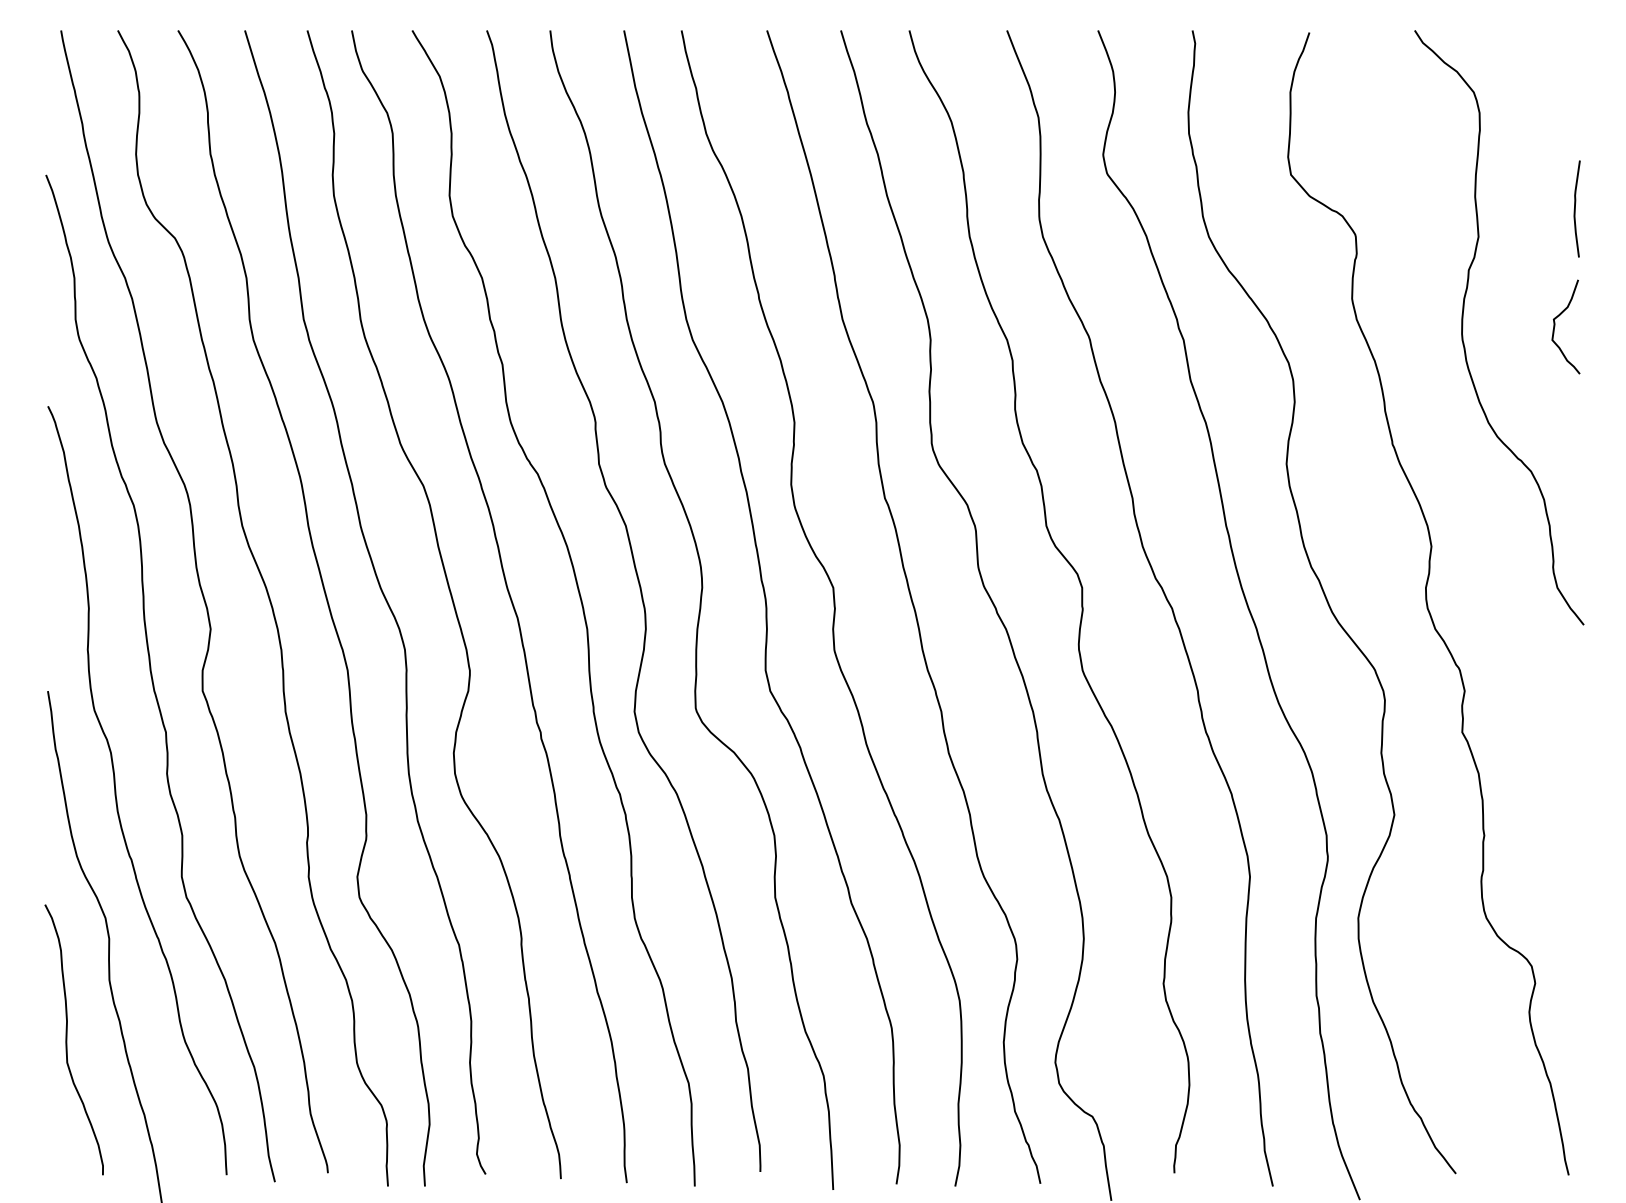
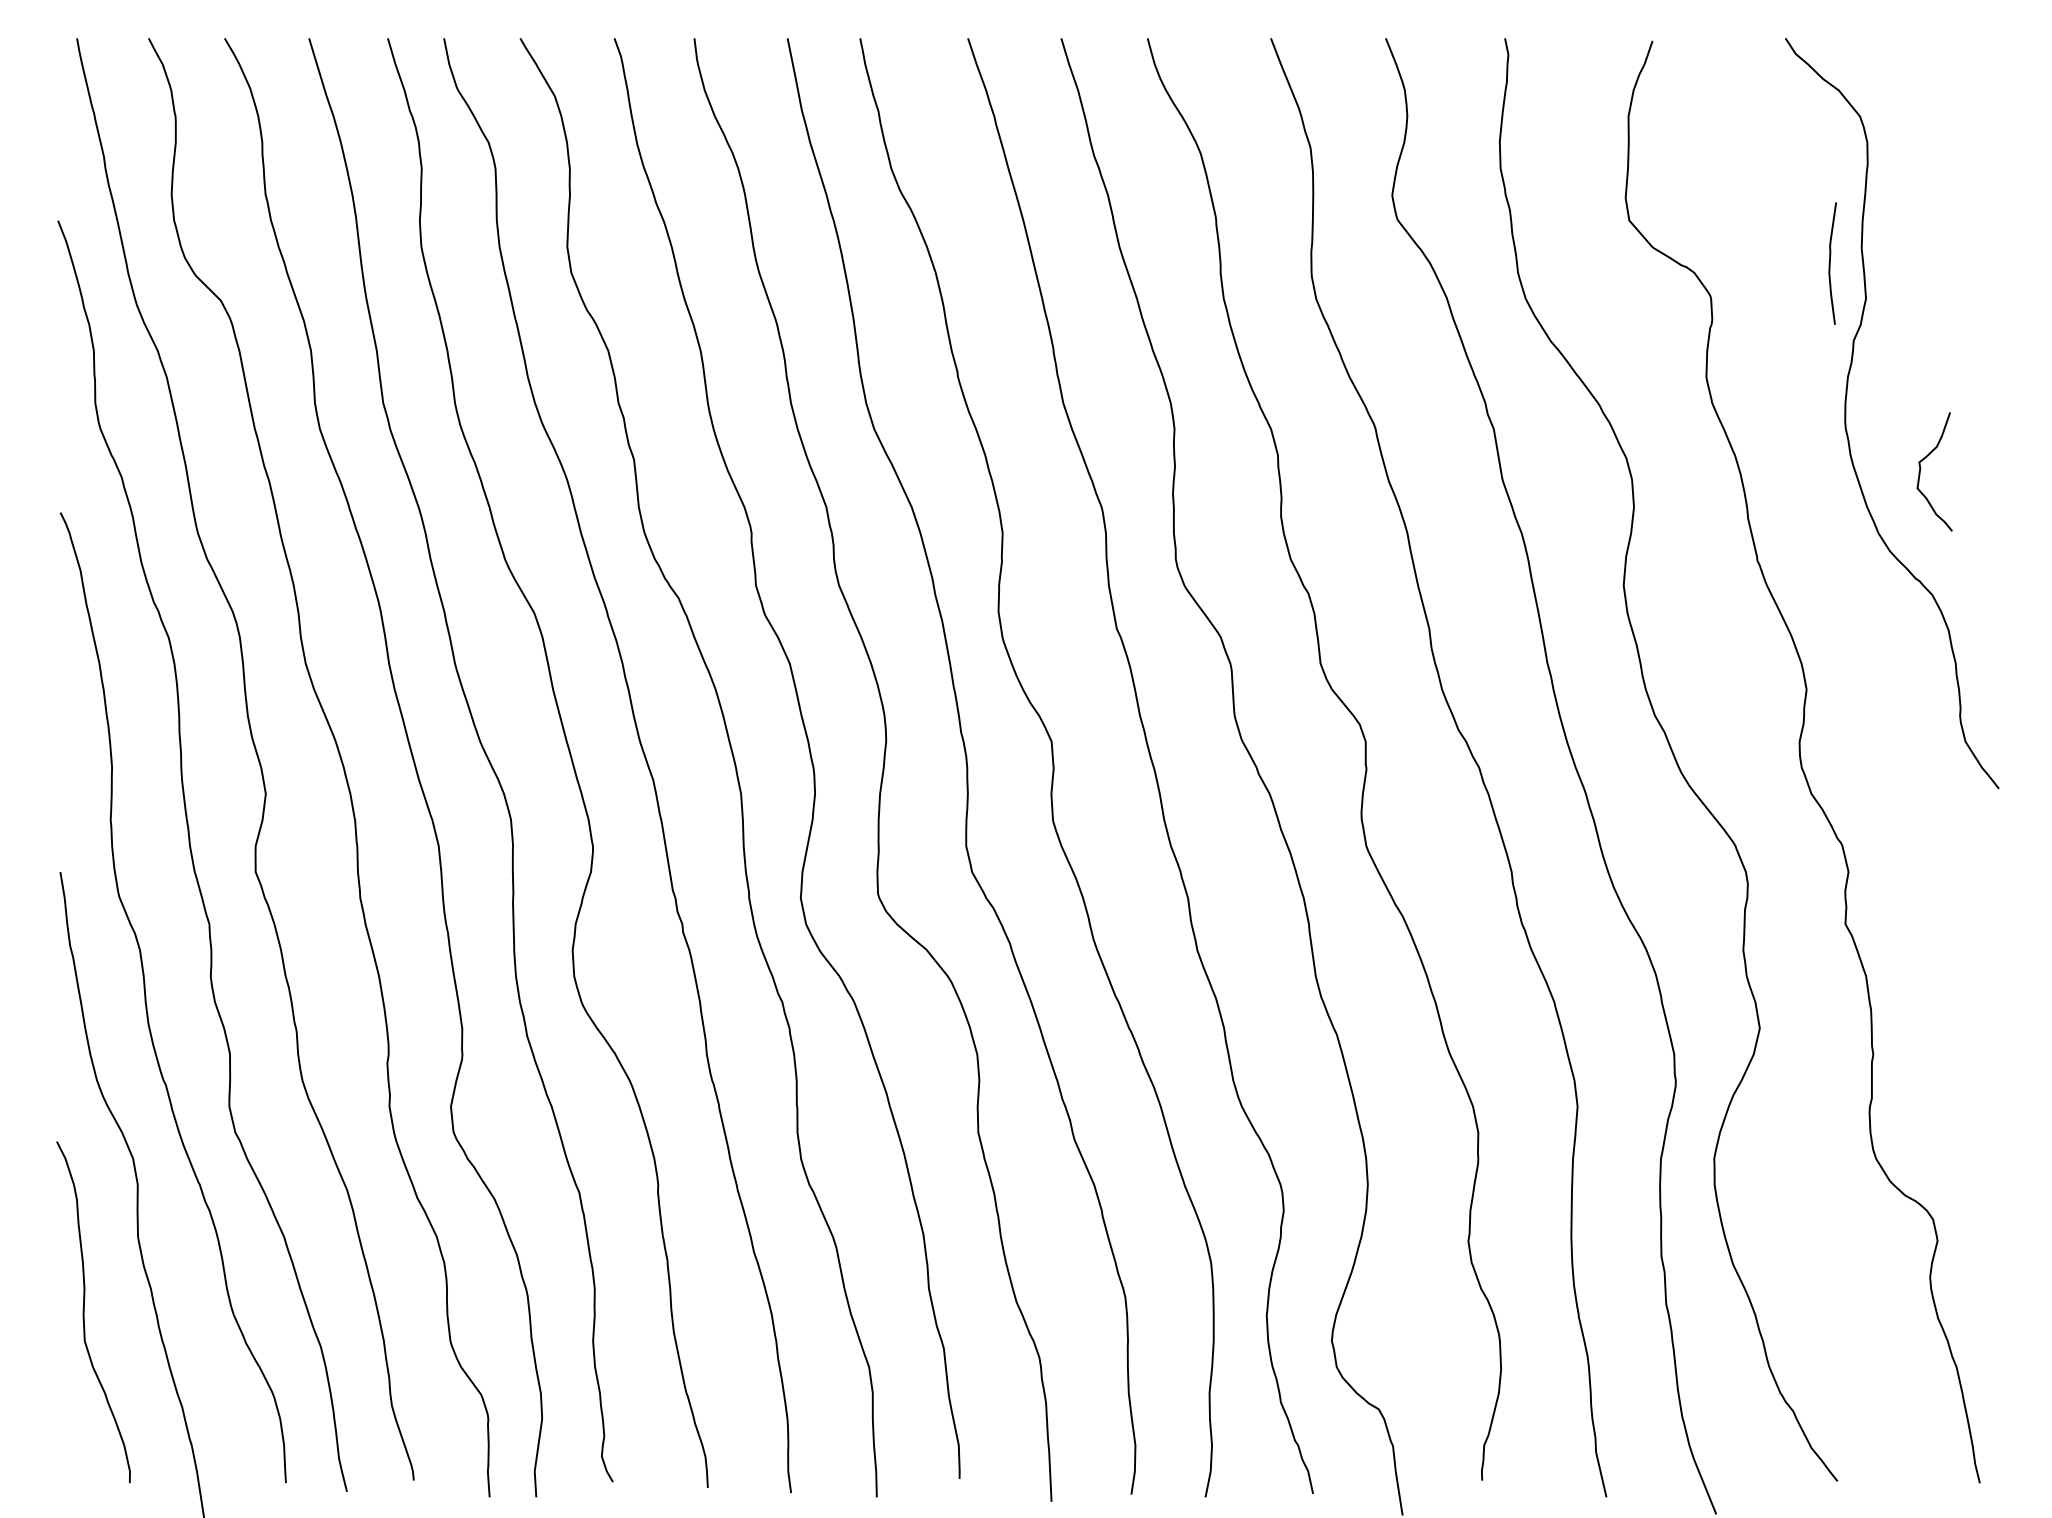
curve: (1575, 208) -> (1830, 262), moved
curve: (1555, 326) -> (1921, 471), moved

